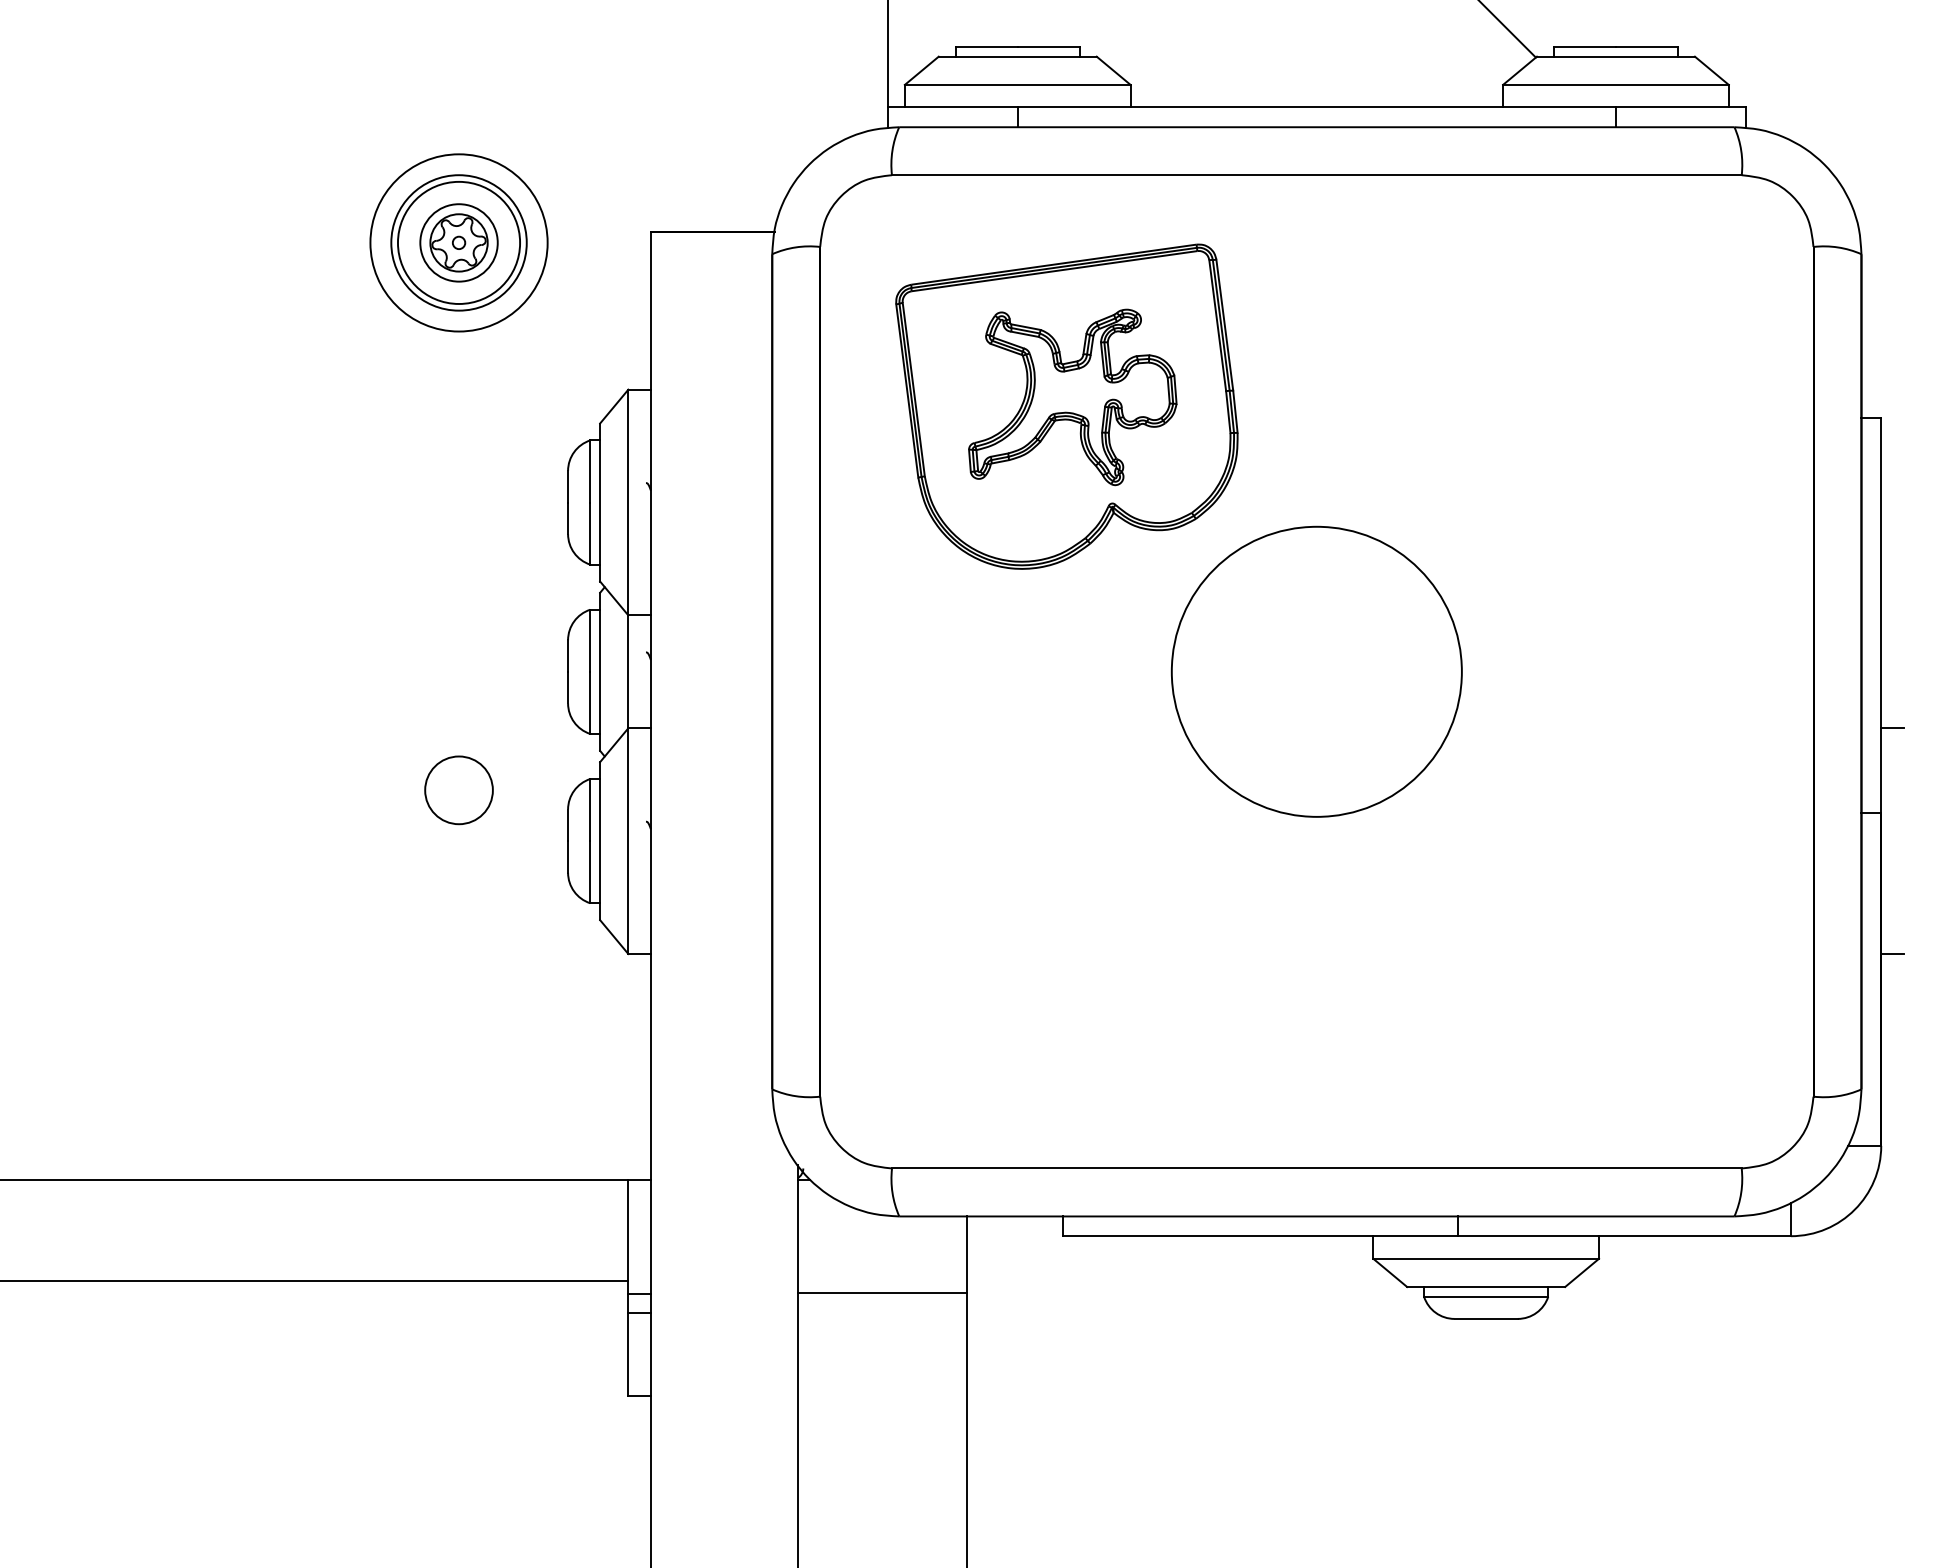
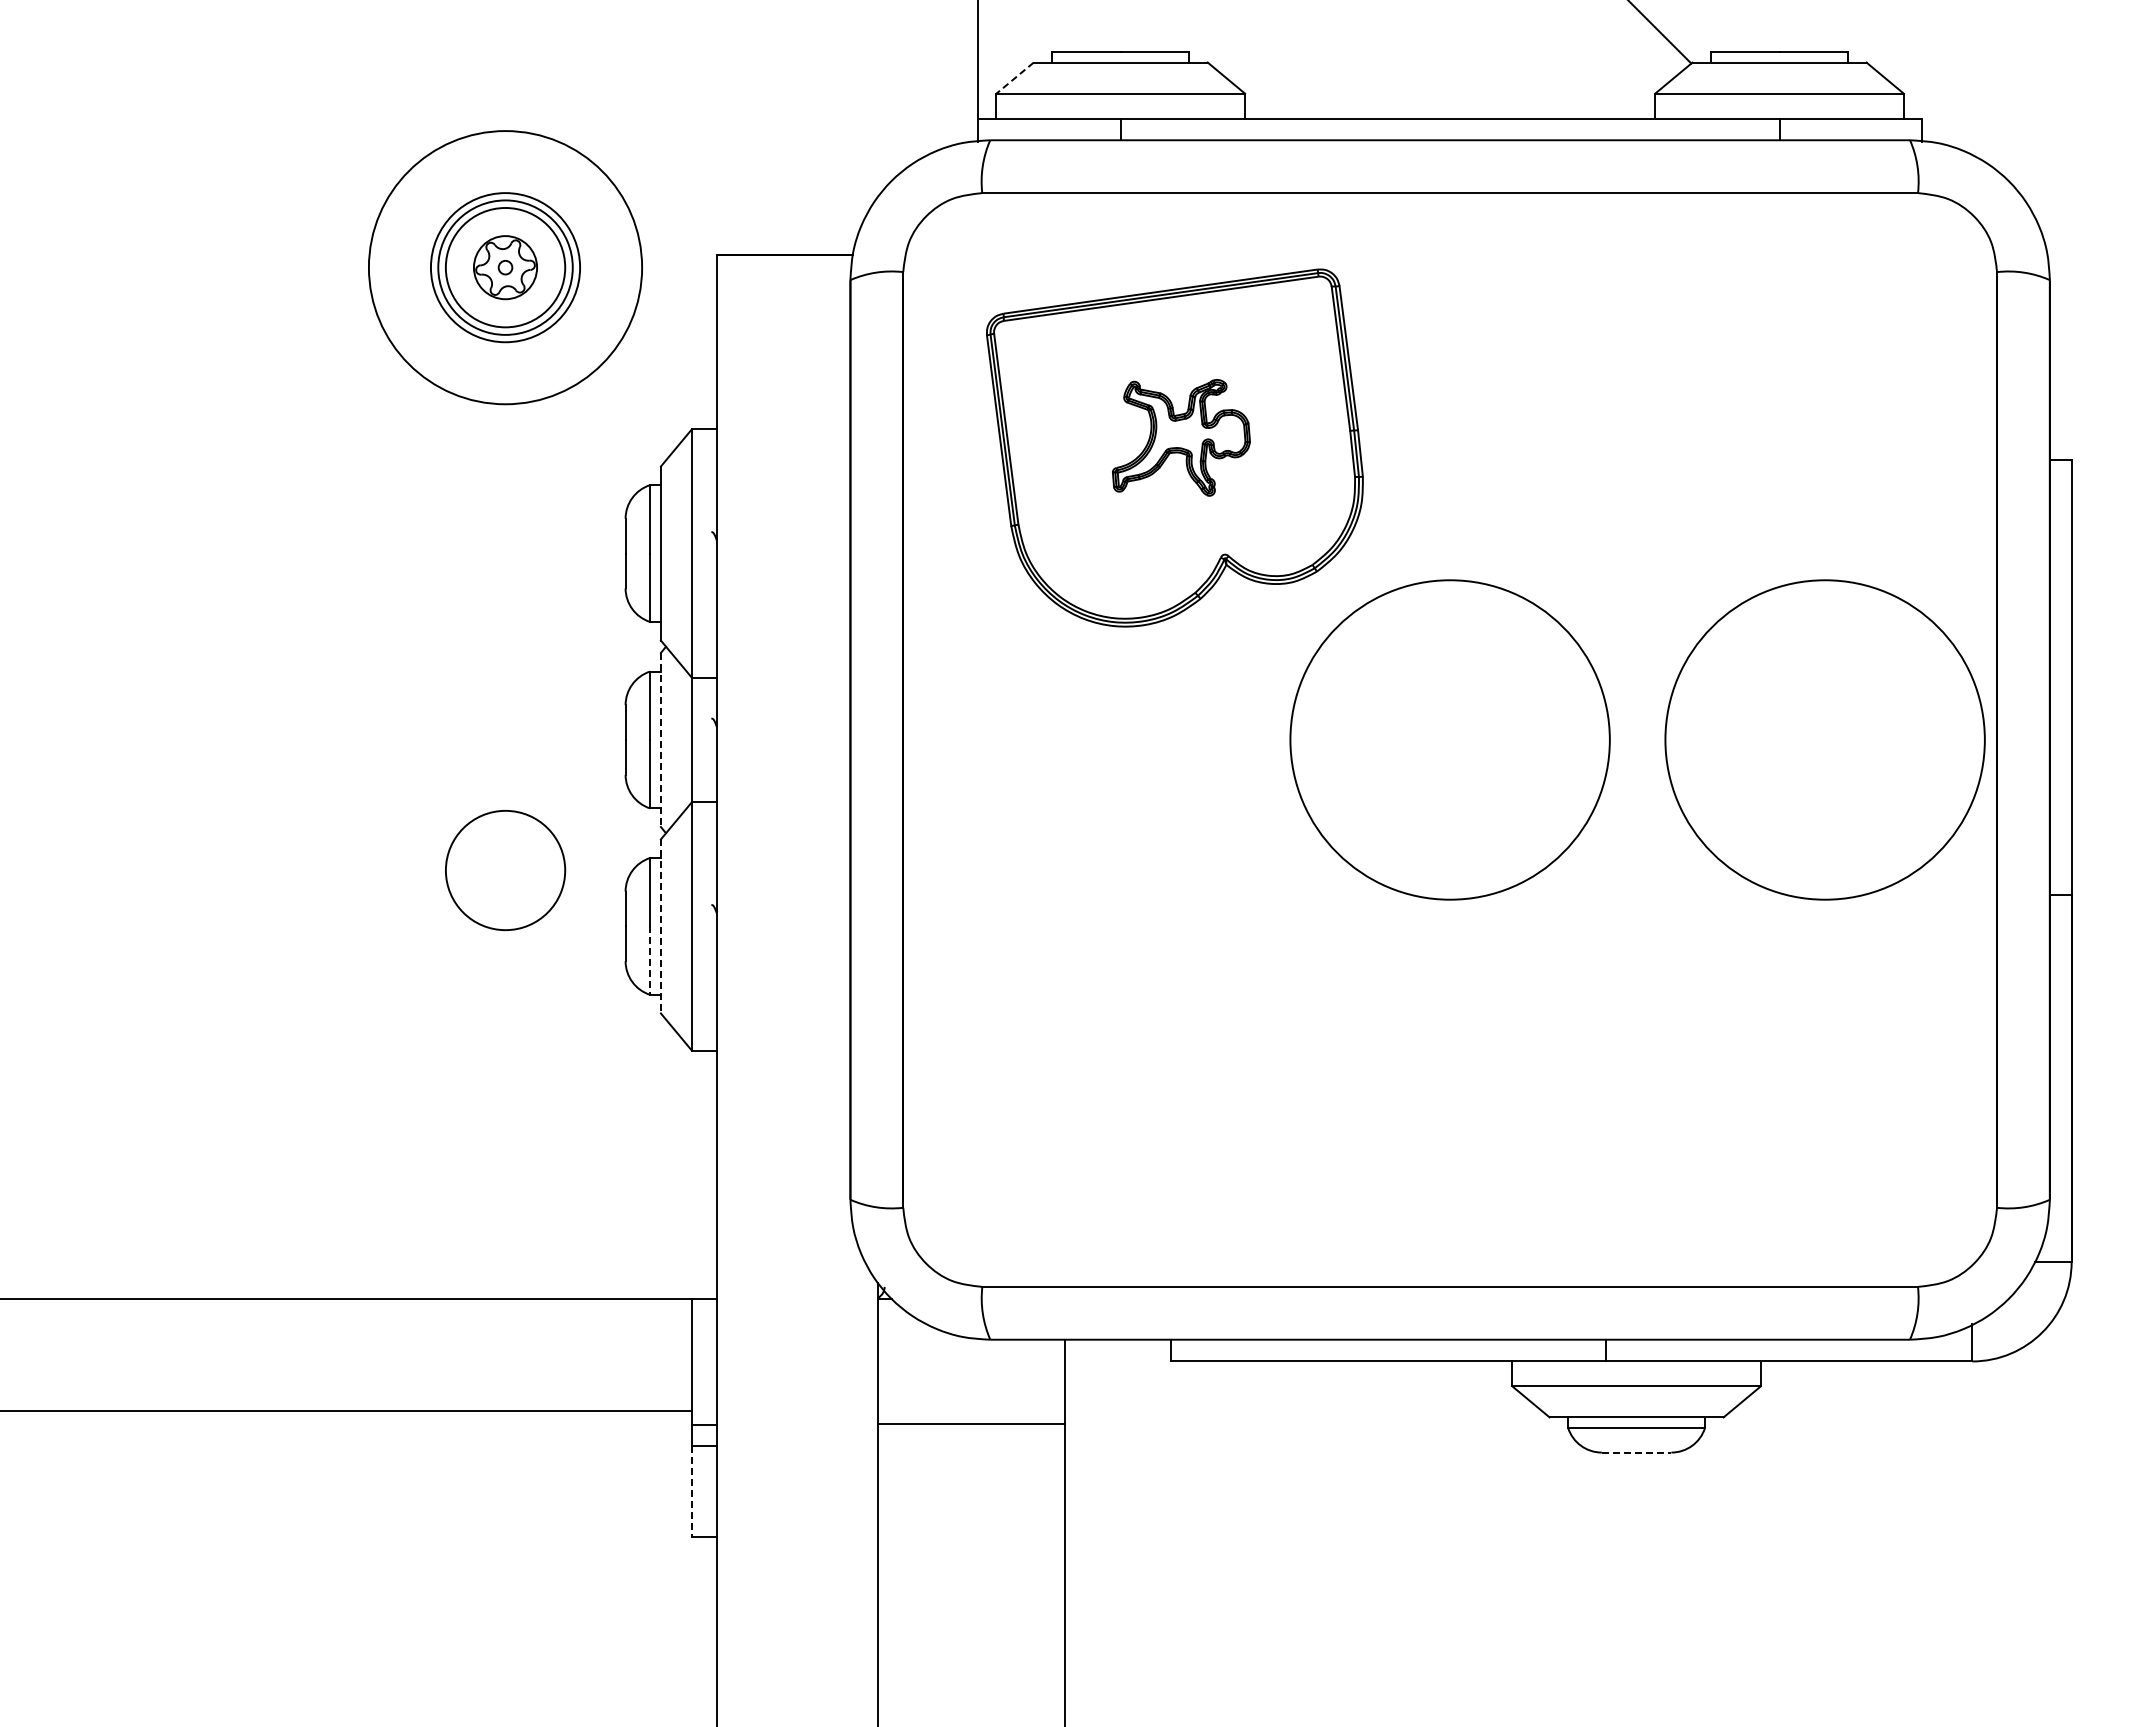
line: (921, 71) -> (1014, 78), solid -> dashed
circle: (459, 242) -> (505, 267), size x1.4
circle: (459, 242) -> (505, 267), size x1.4
part: (1072, 397) -> (1181, 437), size x0.6
circle: (1656, 671) -> (1824, 739), added
line: (599, 672) -> (660, 740), solid -> dashed
line: (1891, 728) -> (2083, 802), removed
circle: (459, 790) -> (505, 870), size x1.6
line: (599, 841) -> (660, 926), solid -> dashed
line: (590, 872) -> (650, 961), solid -> dashed
line: (1891, 953) -> (2083, 1050), removed
line: (1486, 1318) -> (1636, 1452), solid -> dashed
line: (627, 1354) -> (691, 1491), solid -> dashed

